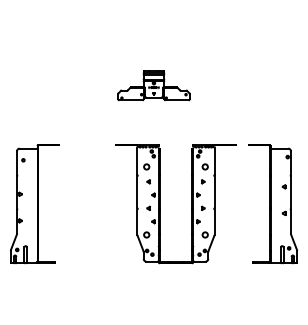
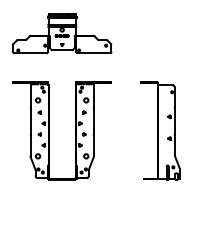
part: (153, 85) -> (61, 33), size x1.67
part: (160, 204) -> (49, 131), moved

